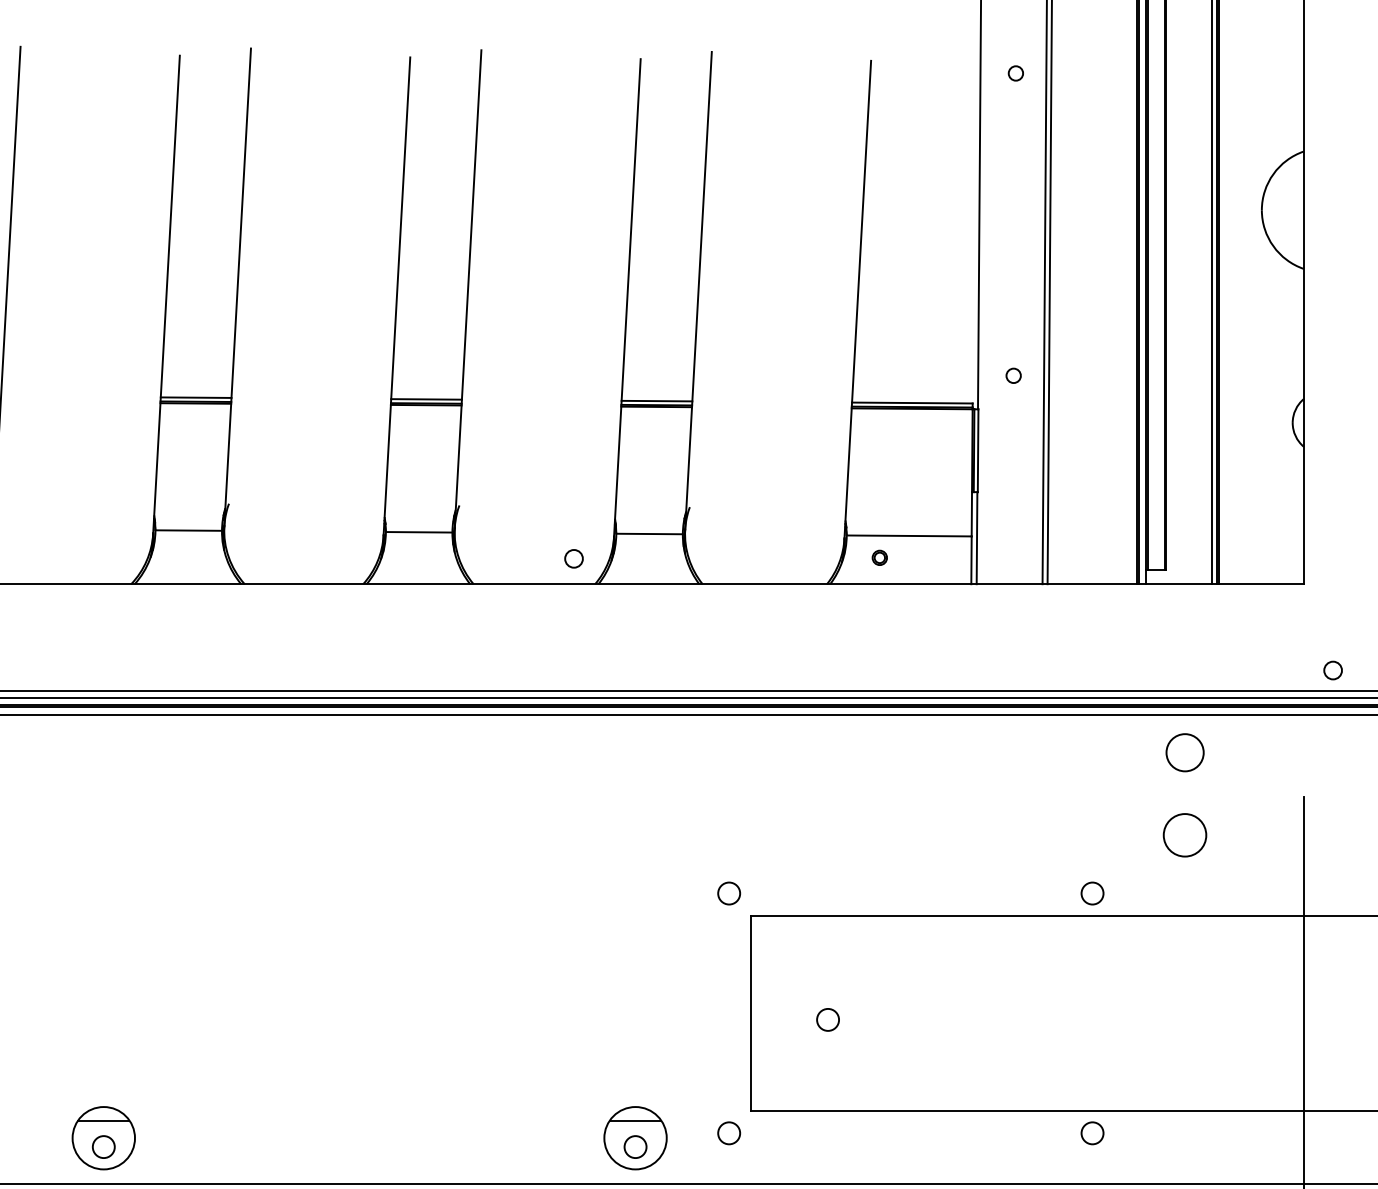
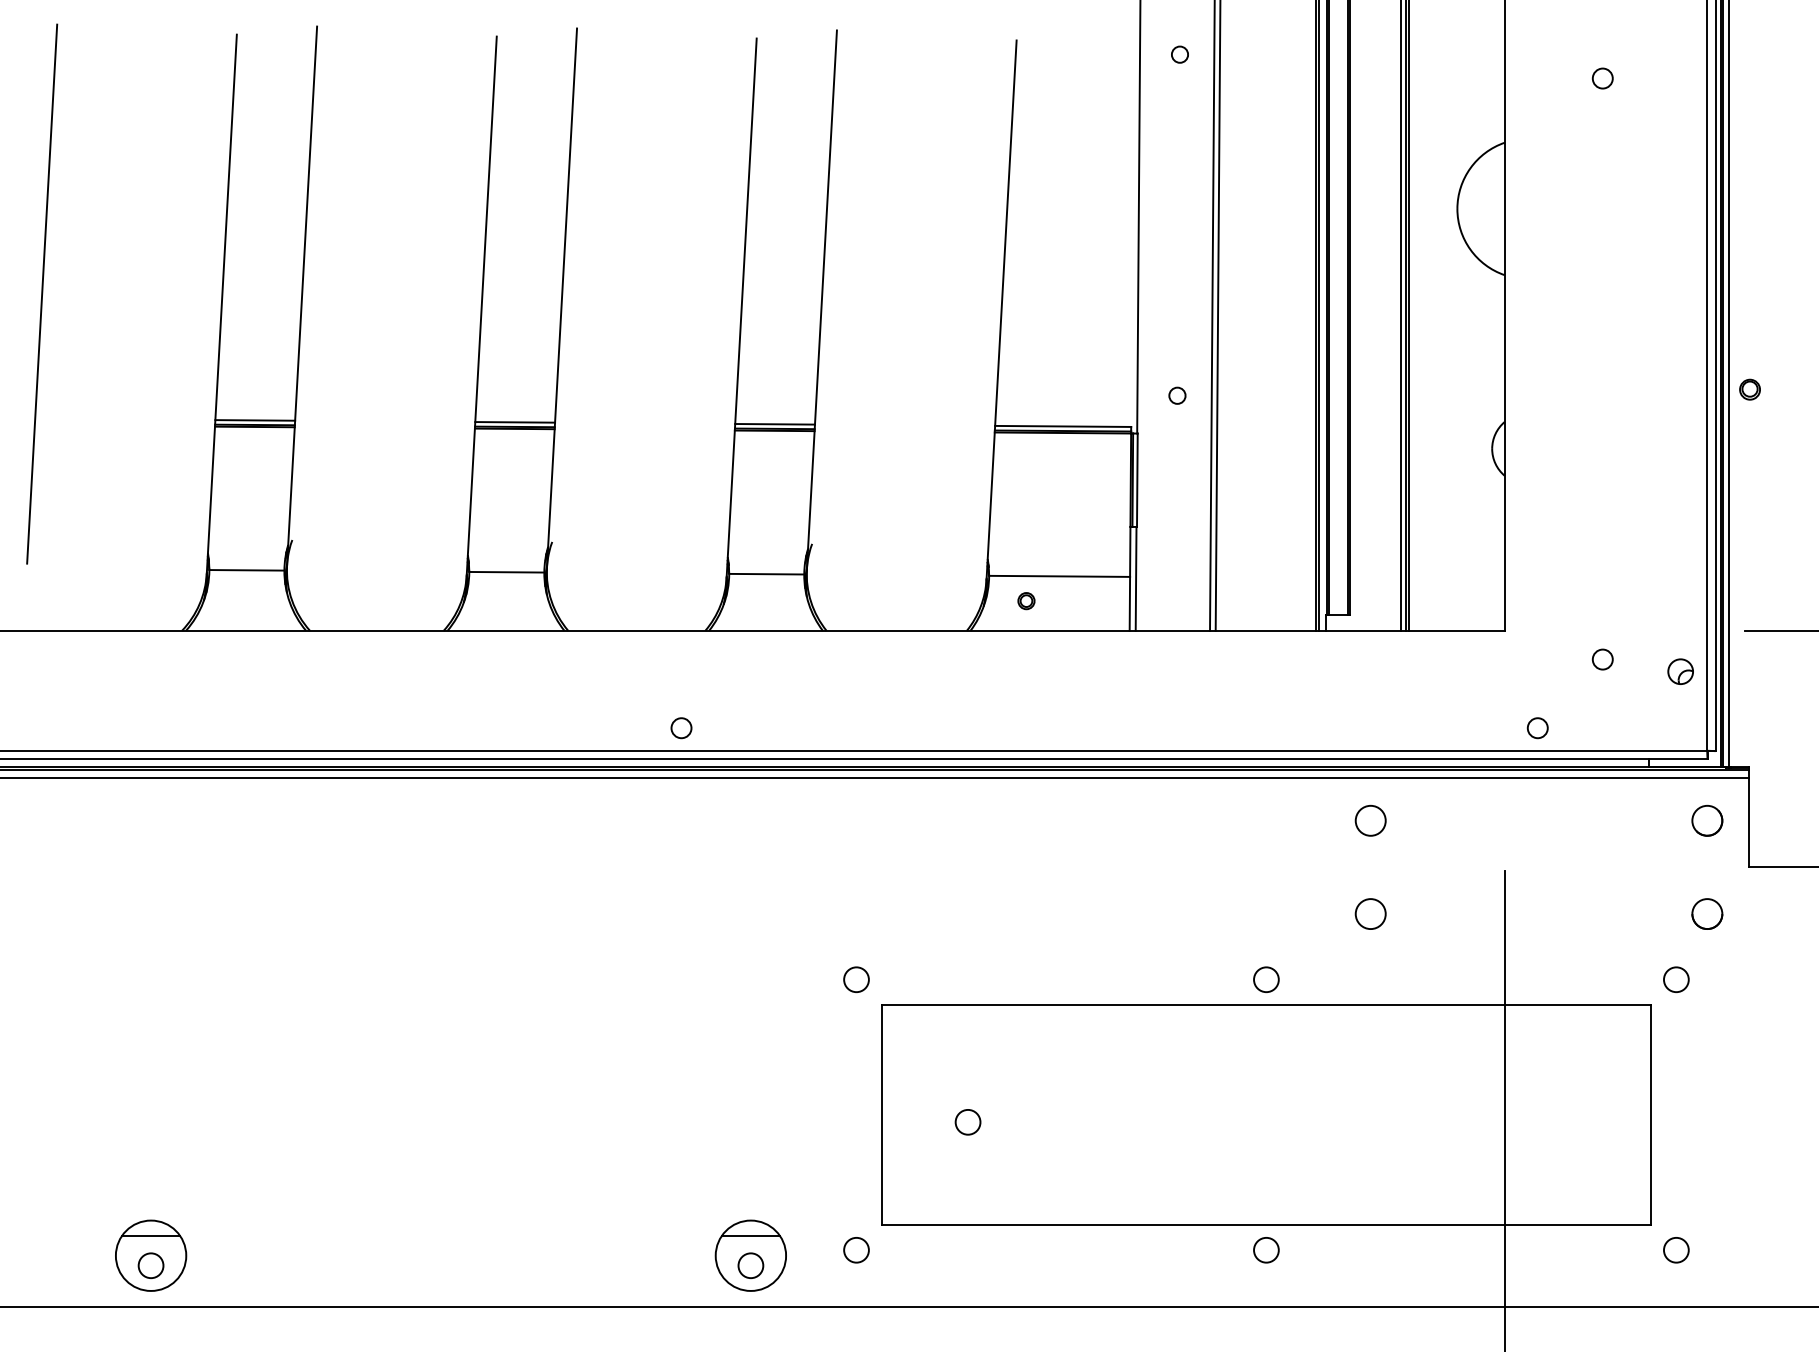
circle: (574, 559) -> (681, 728), moved
circle: (1184, 752) -> (1370, 820), size x0.71
circle: (1184, 835) -> (1370, 914), size x0.62

